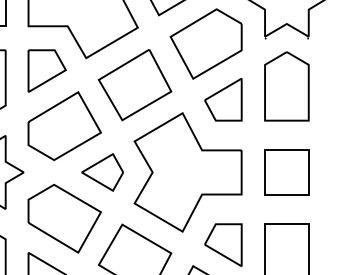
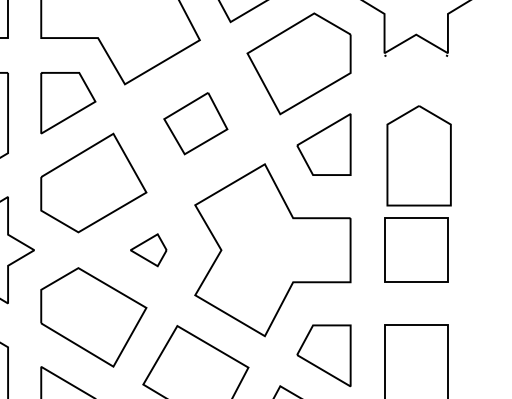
part: (134, 85) -> (195, 124), size x0.6
part: (286, 86) -> (418, 155), moved
part: (102, 172) -> (148, 250), size x0.6

